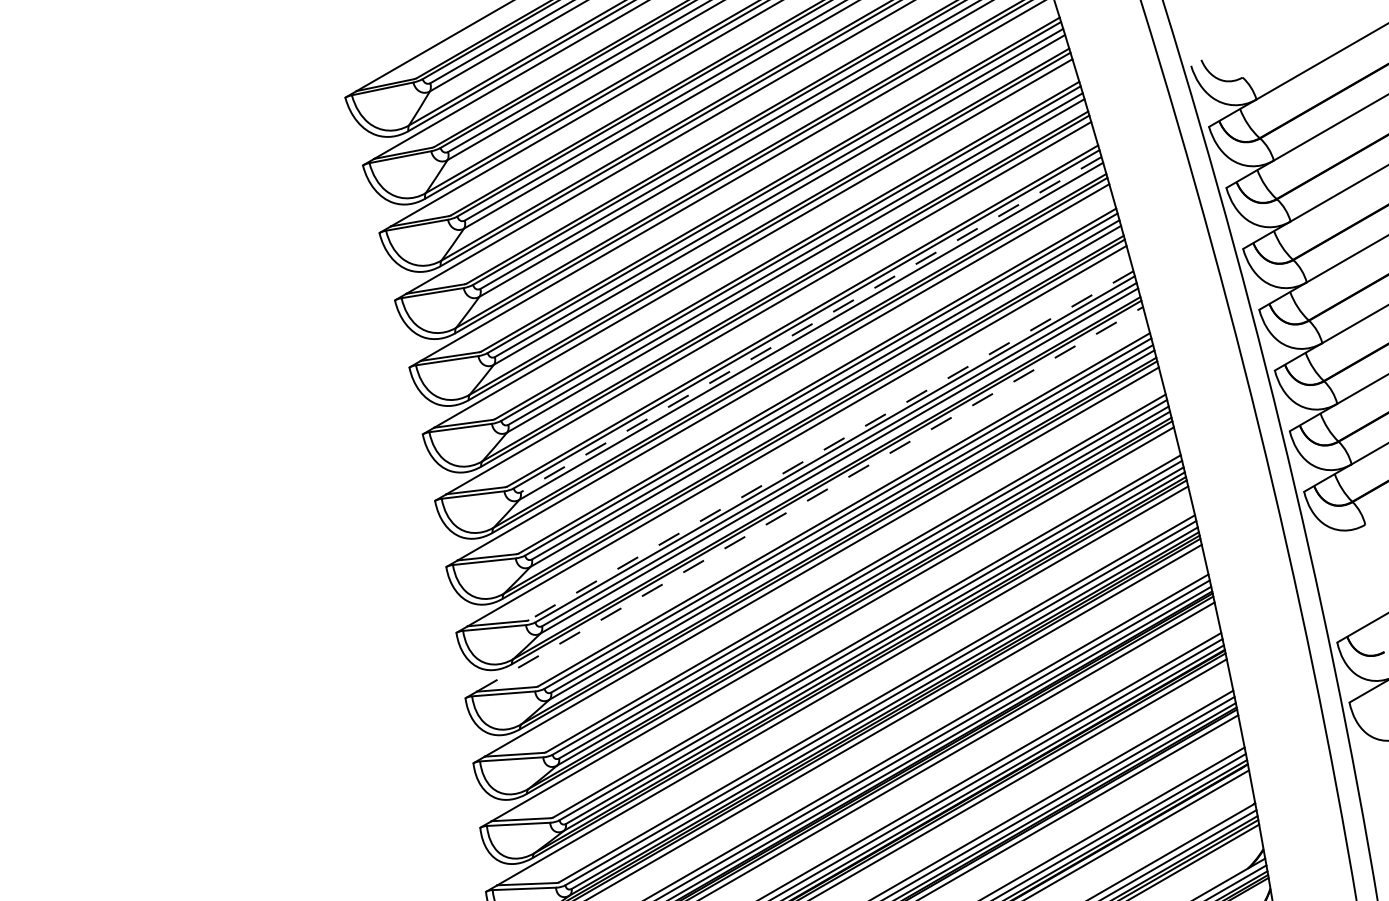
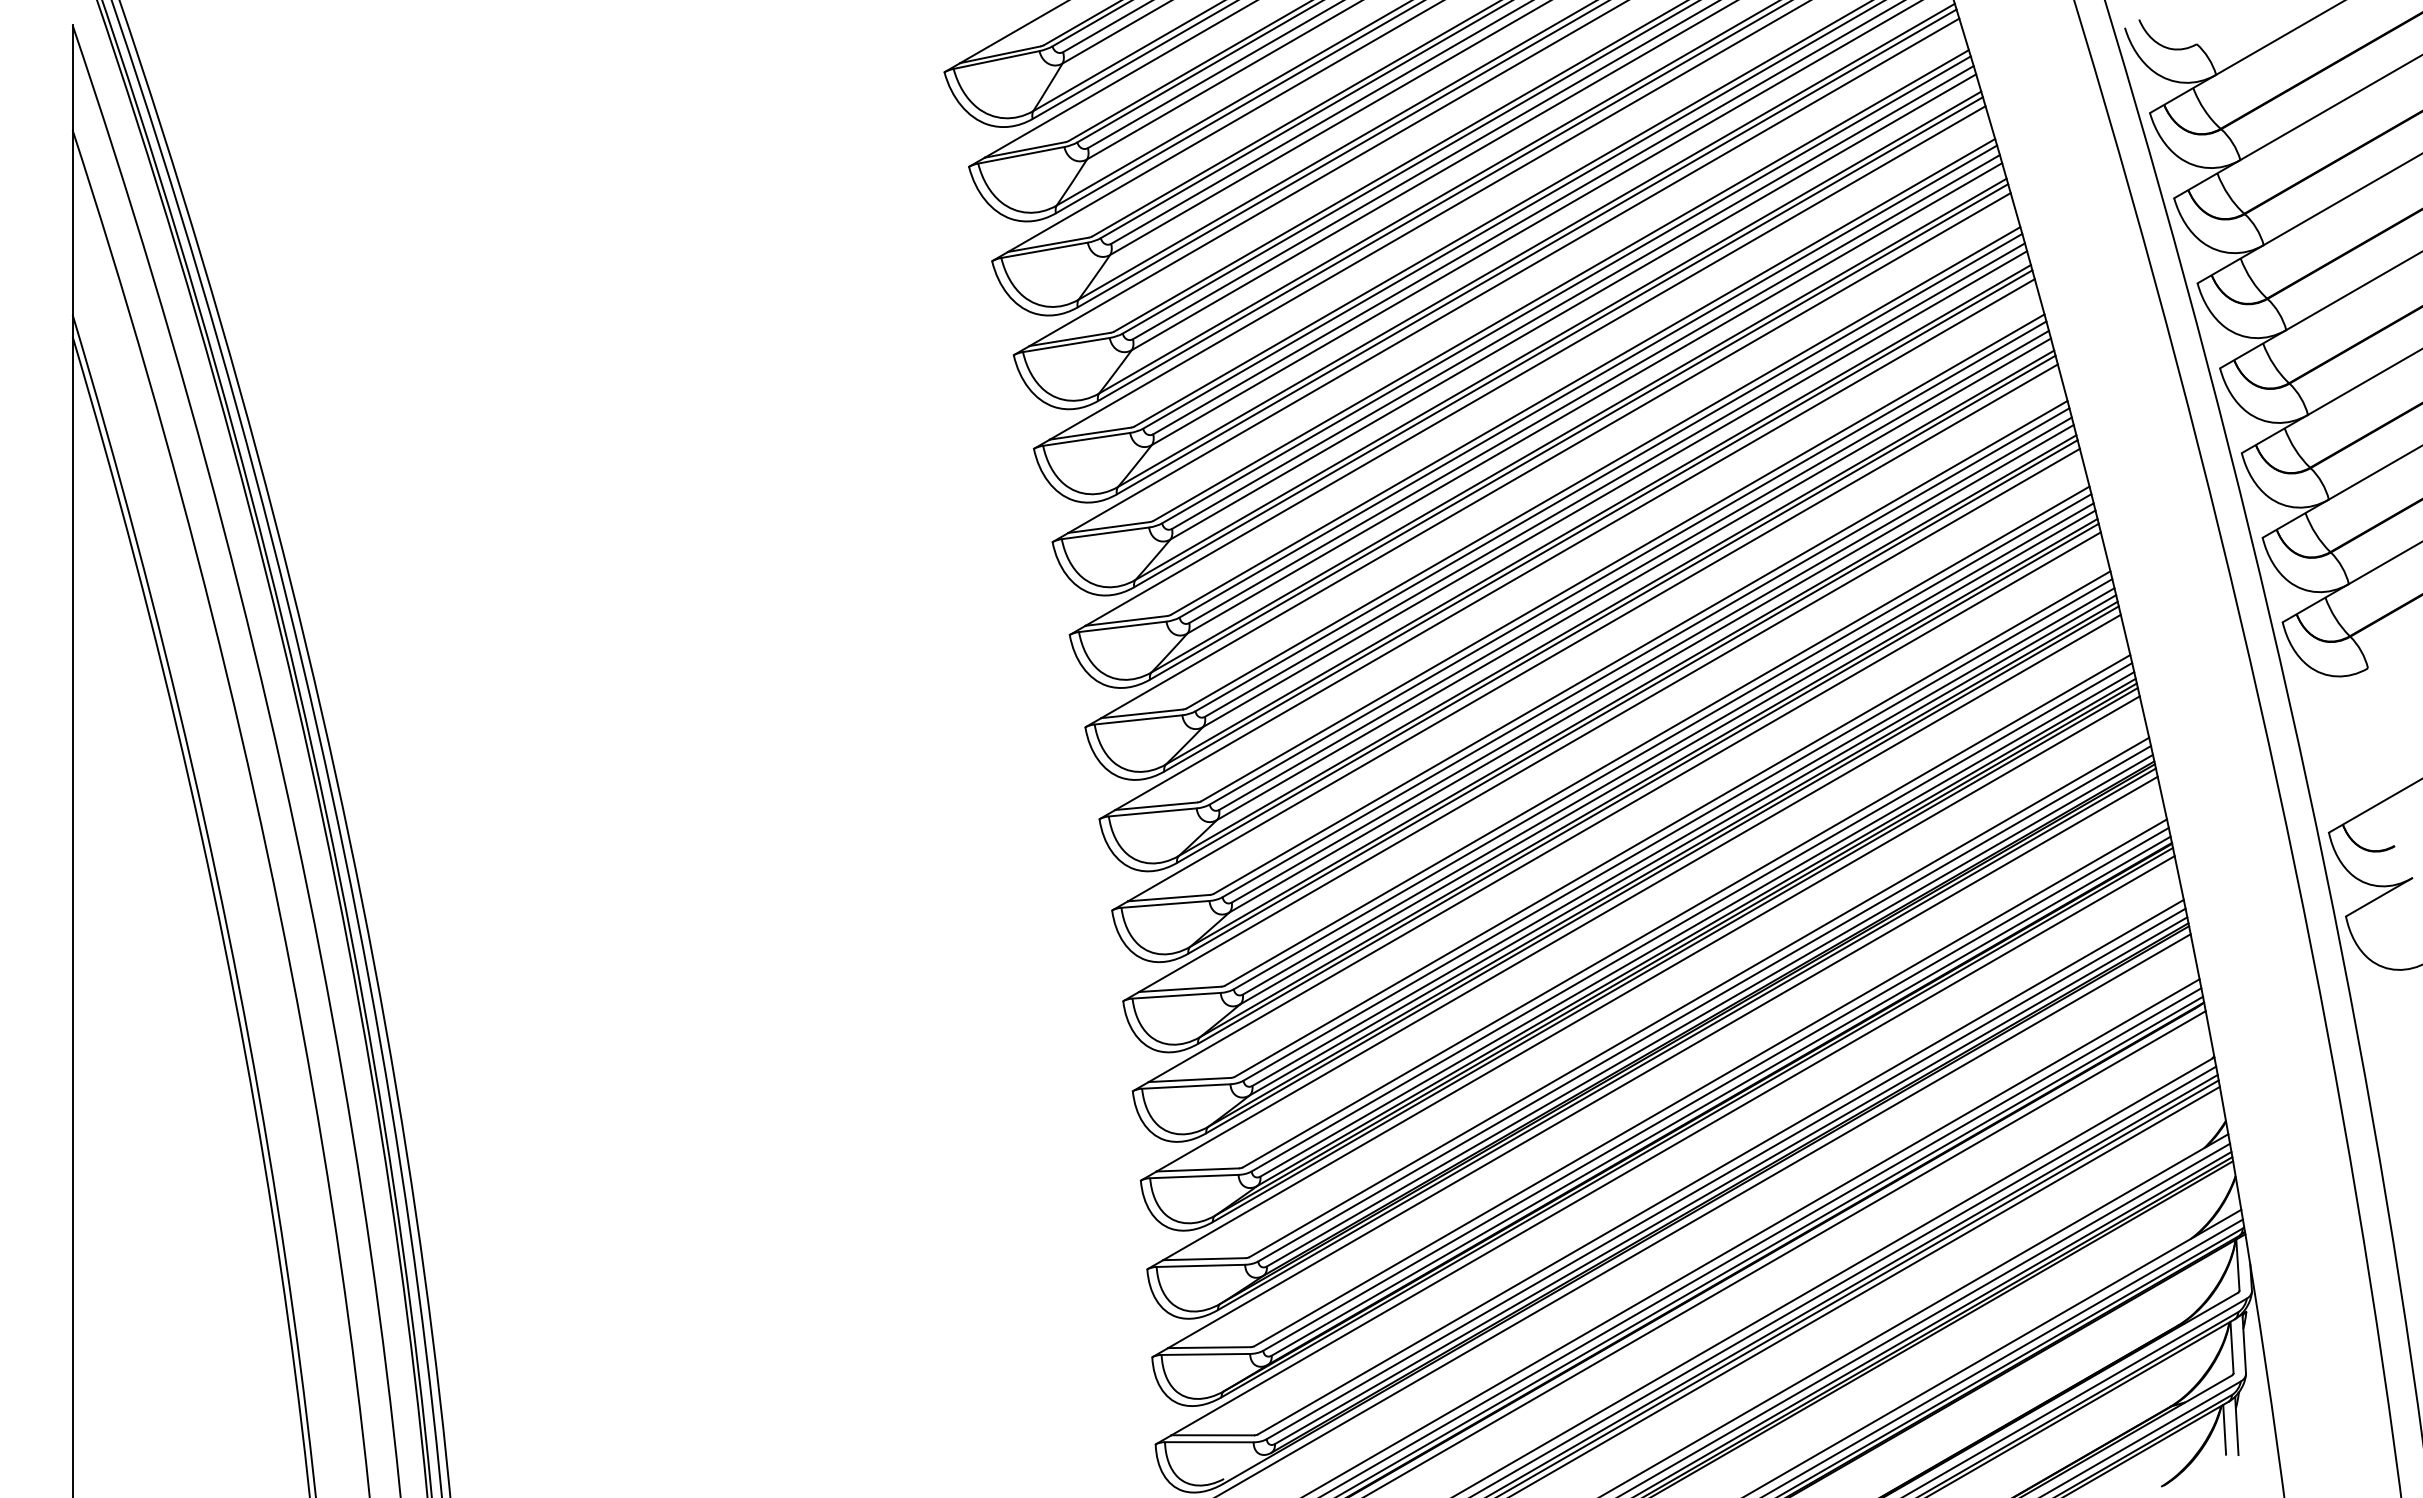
line: (811, 324) -> (1594, 389), dashed -> solid
line: (831, 445) -> (1622, 557), dashed -> solid
line: (809, 499) -> (1592, 632), dashed -> solid

